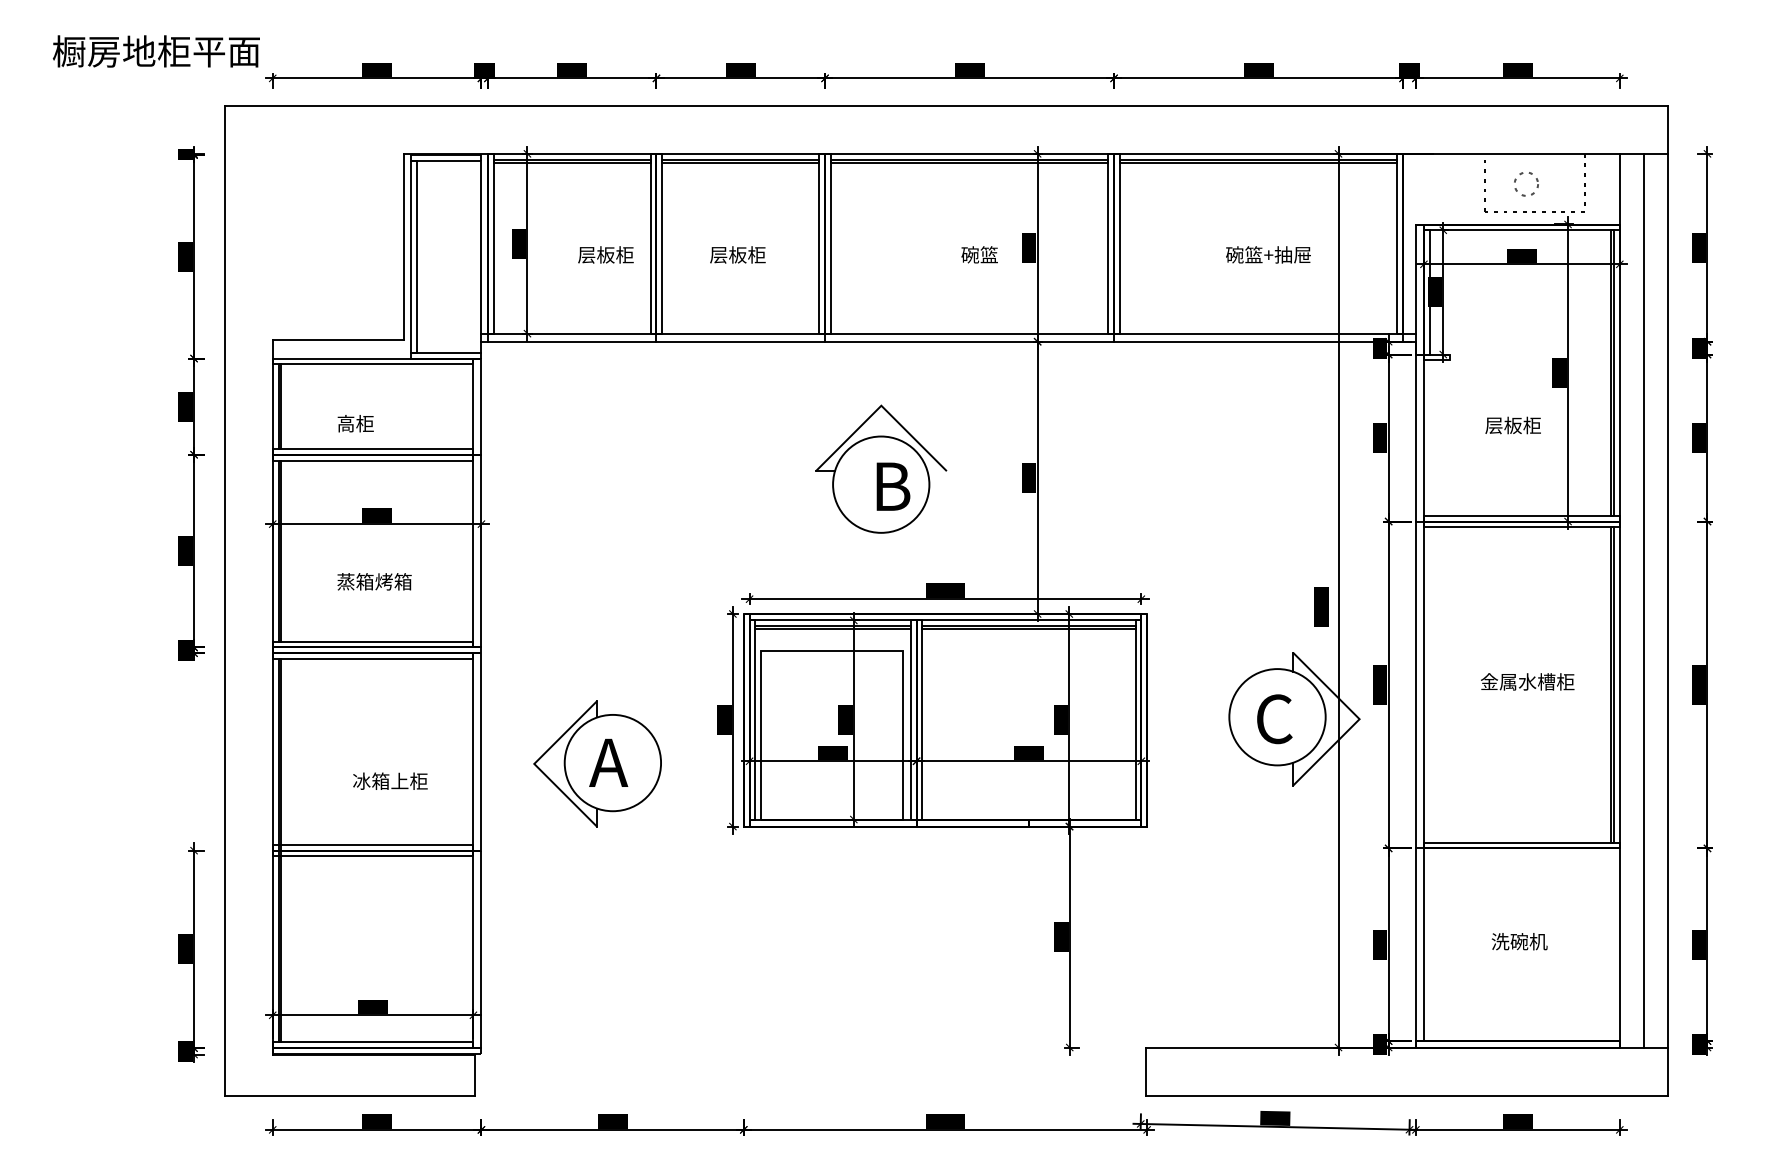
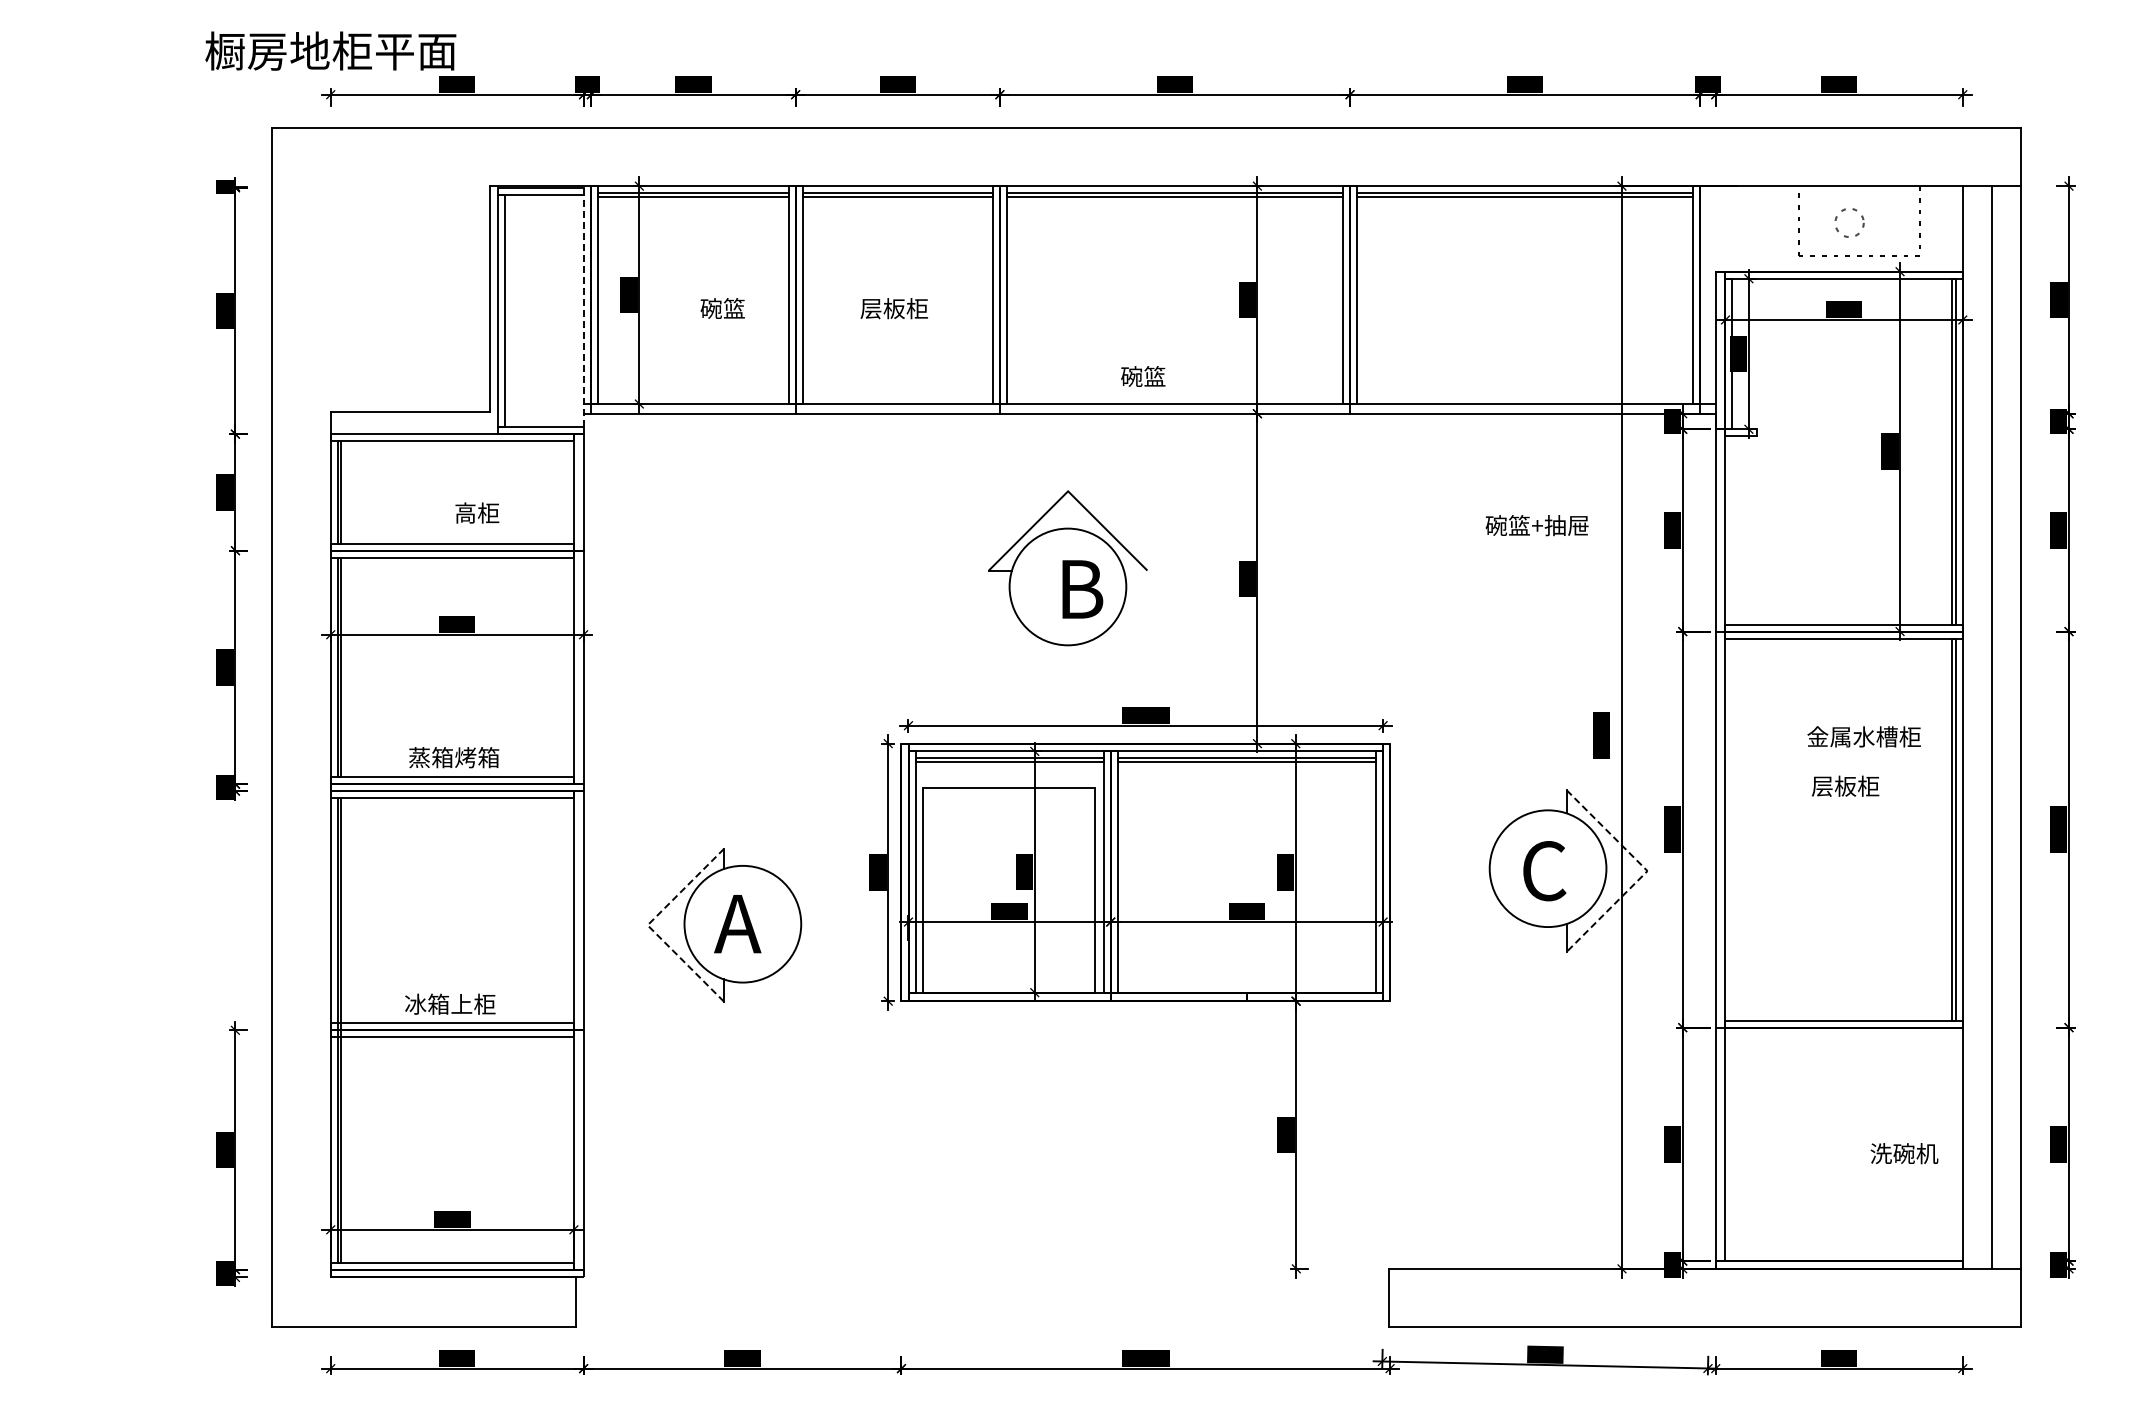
text: (156, 50) -> (330, 50), moved
text: (605, 254) -> (734, 308), 层板柜 -> 碗篮
text: (979, 254) -> (1143, 376), moved
text: (1267, 254) -> (1536, 525), moved
line: (481, 256) -> (583, 310), solid -> dashed
text: (355, 423) -> (477, 512), moved
text: (1513, 424) -> (1845, 785), moved
text: (374, 581) -> (454, 757), moved
text: (1527, 681) -> (1863, 736), moved
line: (1359, 719) -> (1647, 871), solid -> dashed
line: (534, 764) -> (647, 925), solid -> dashed
text: (390, 780) -> (450, 1003), moved
text: (1519, 941) -> (1904, 1153), moved

